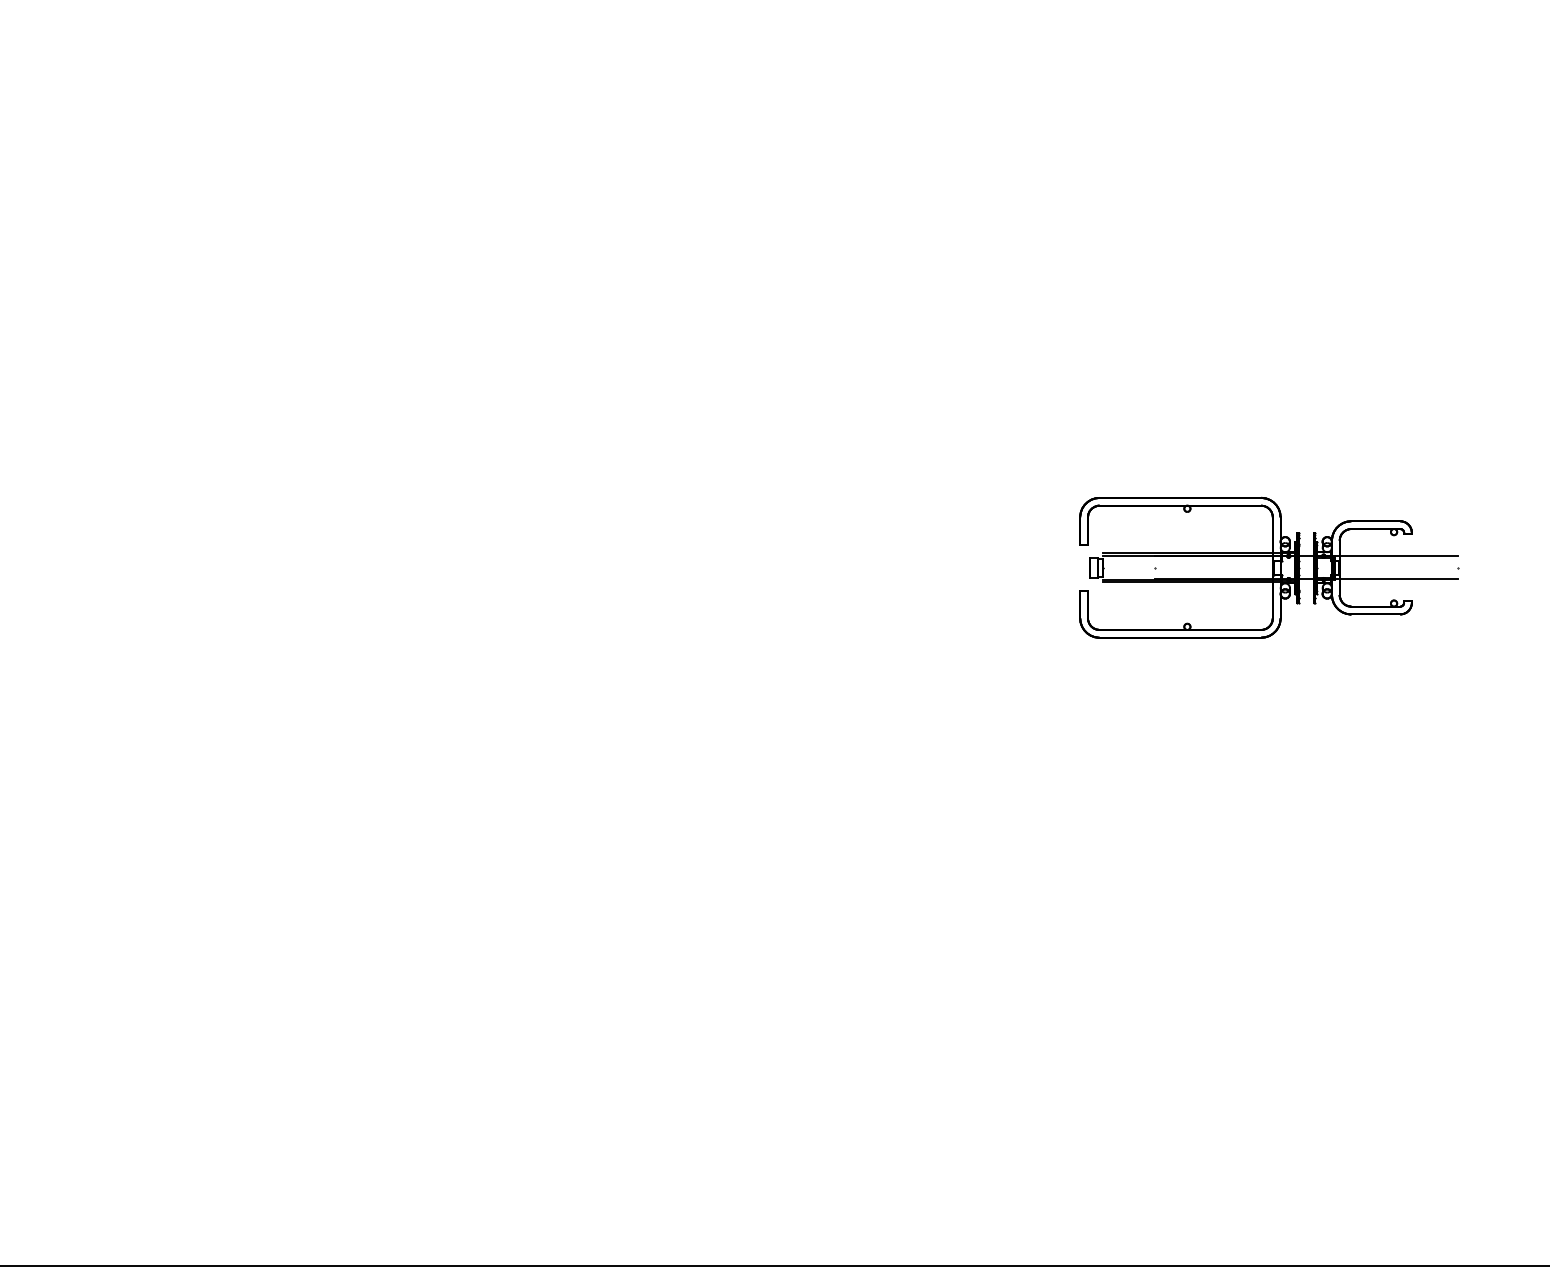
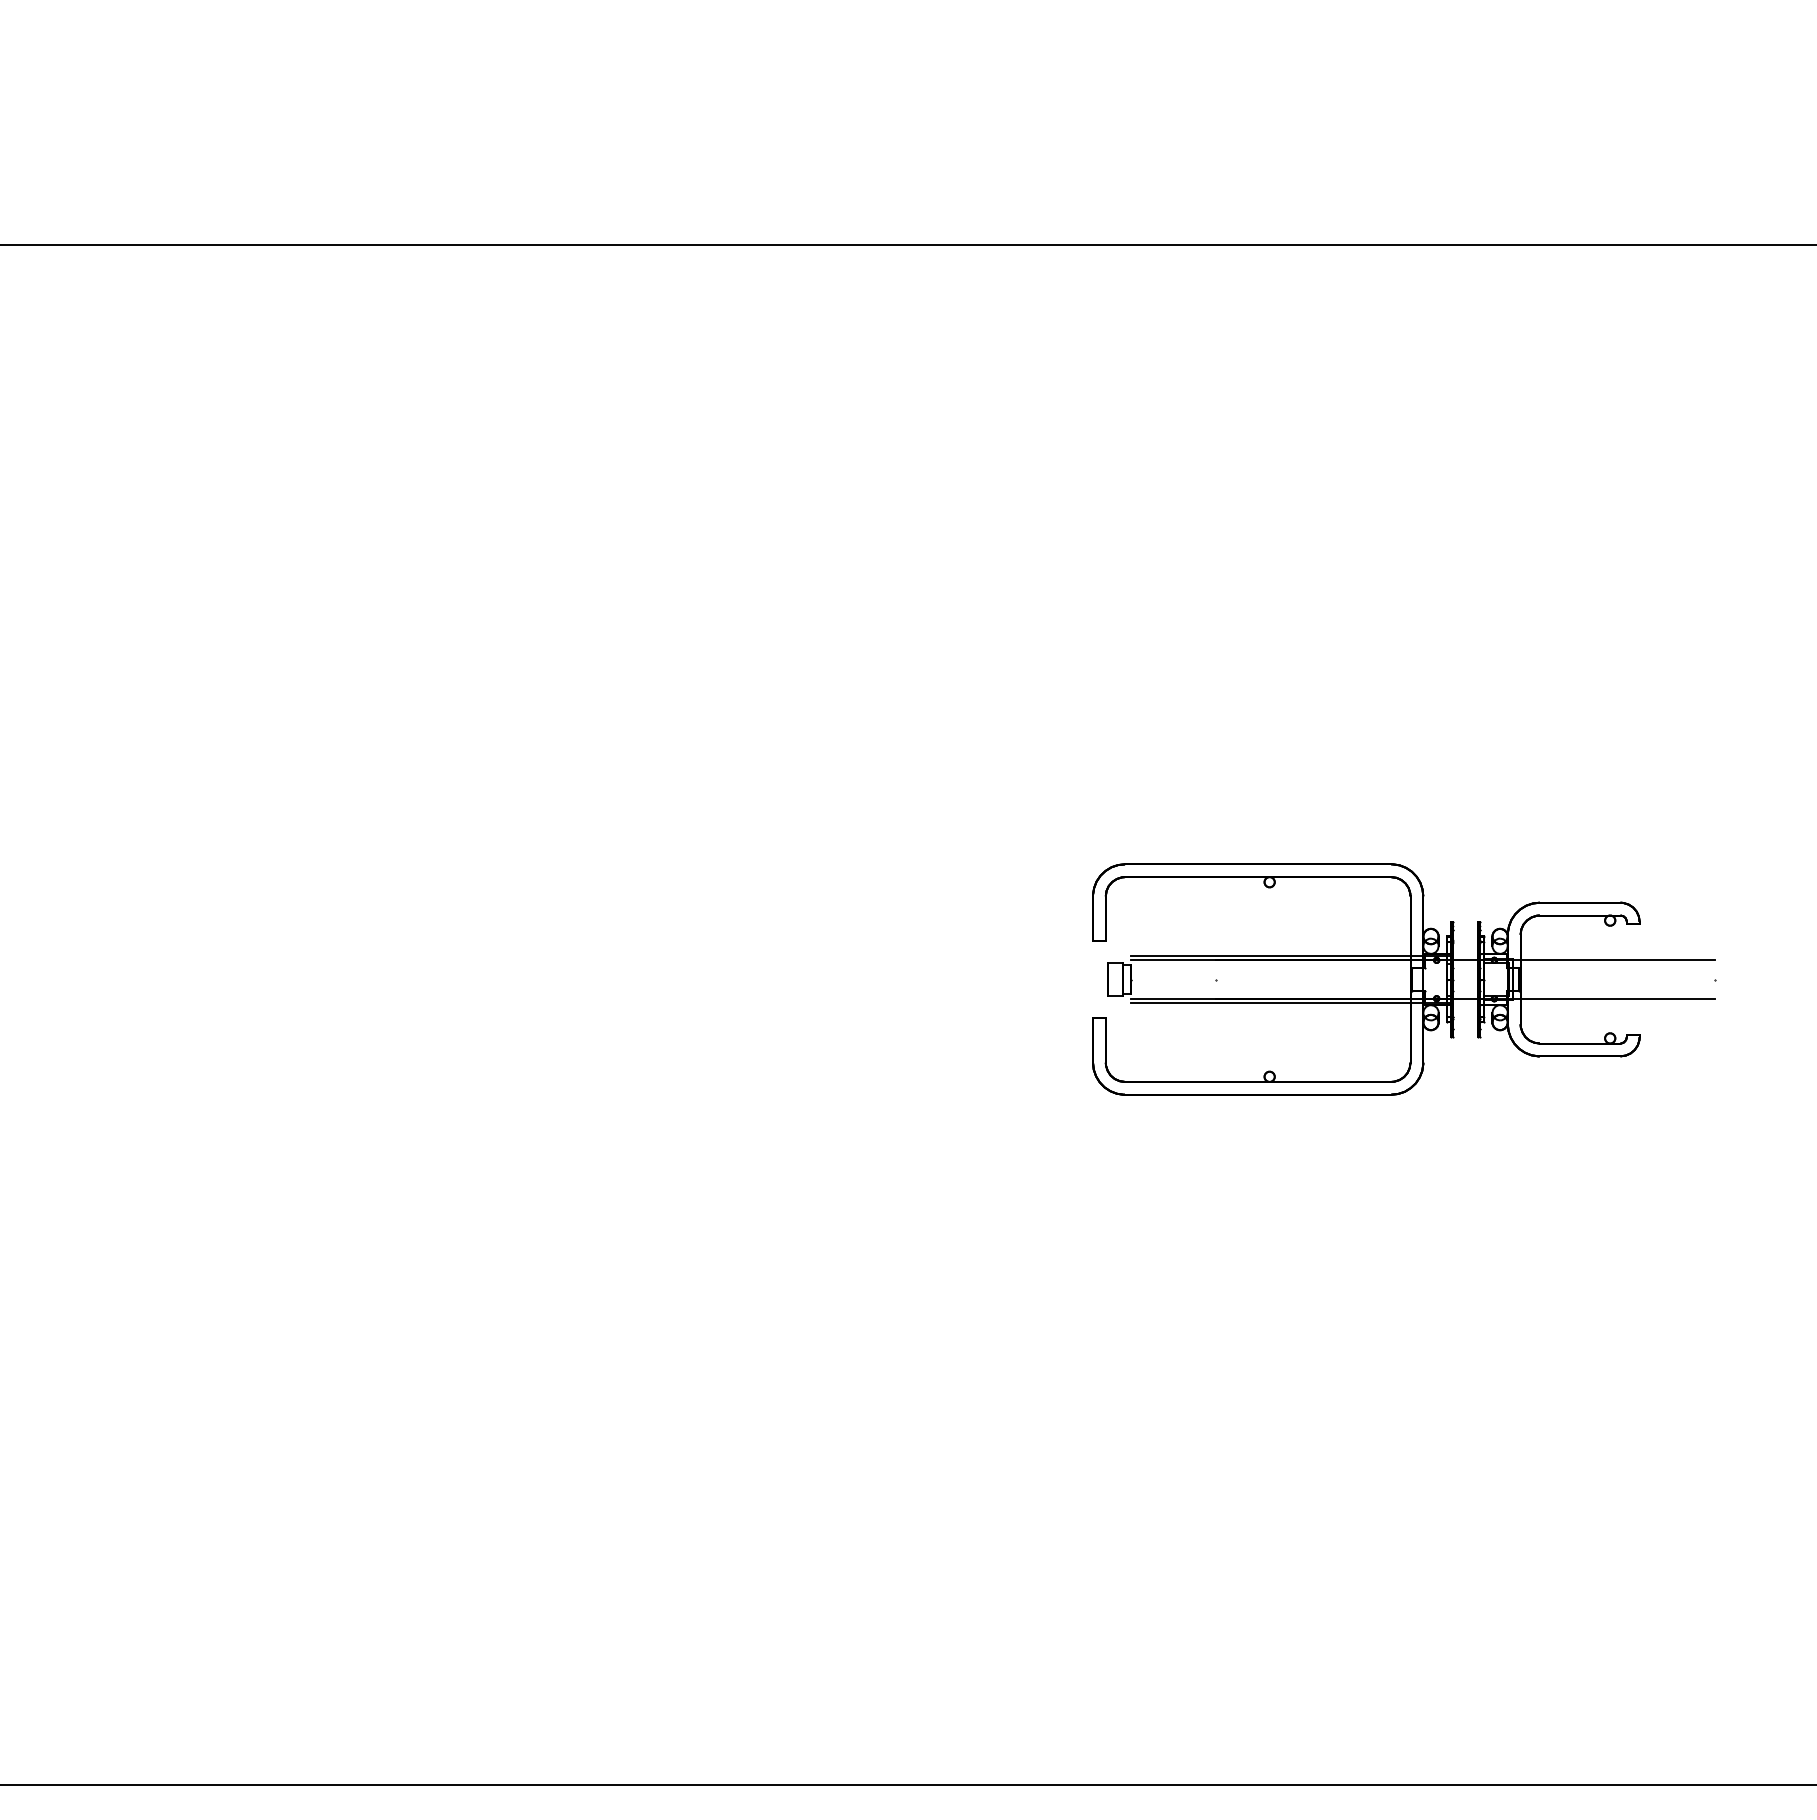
part: (1269, 567) -> (1404, 979), size x1.43

